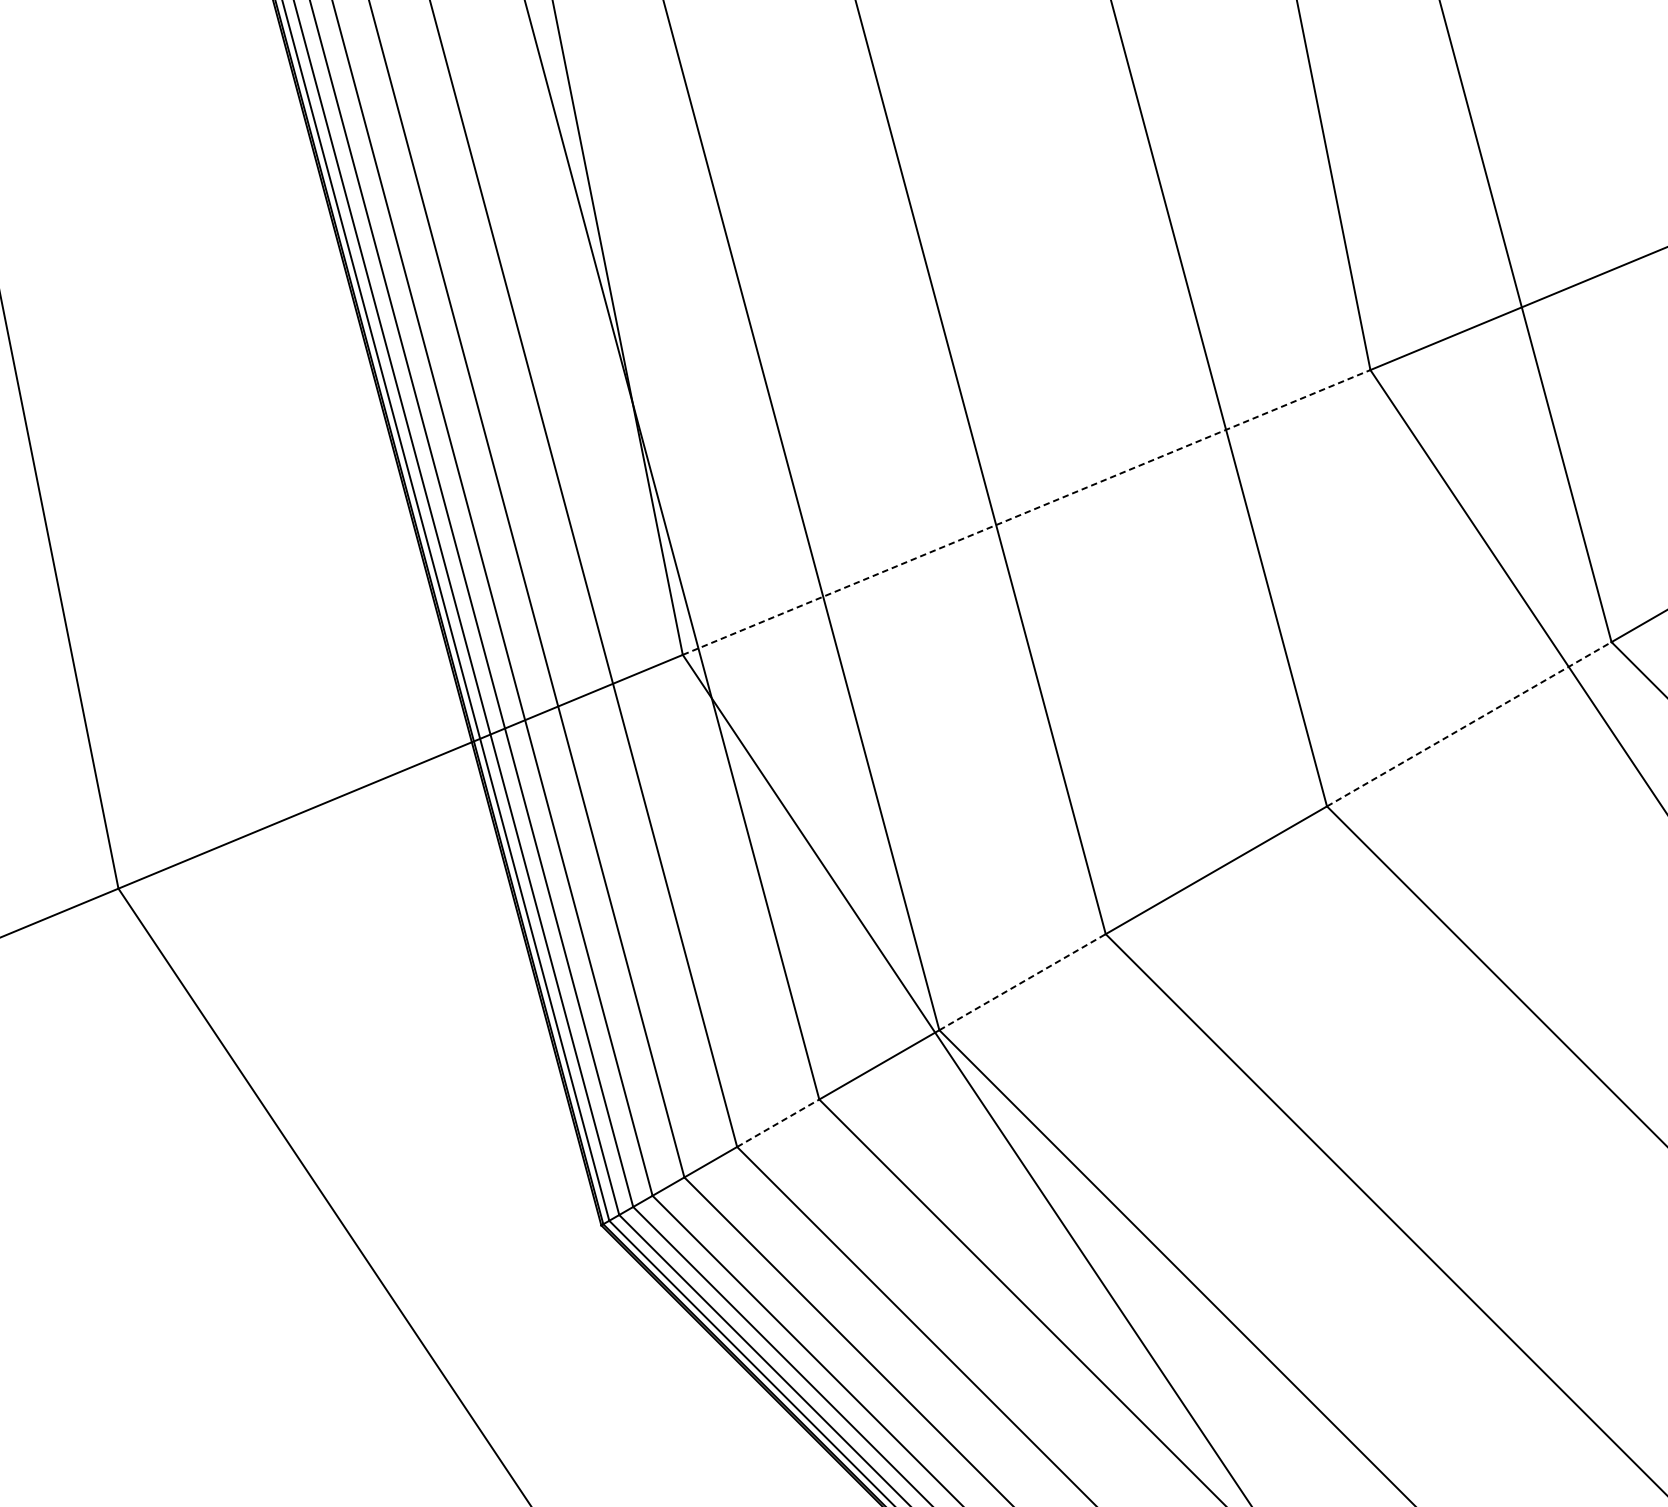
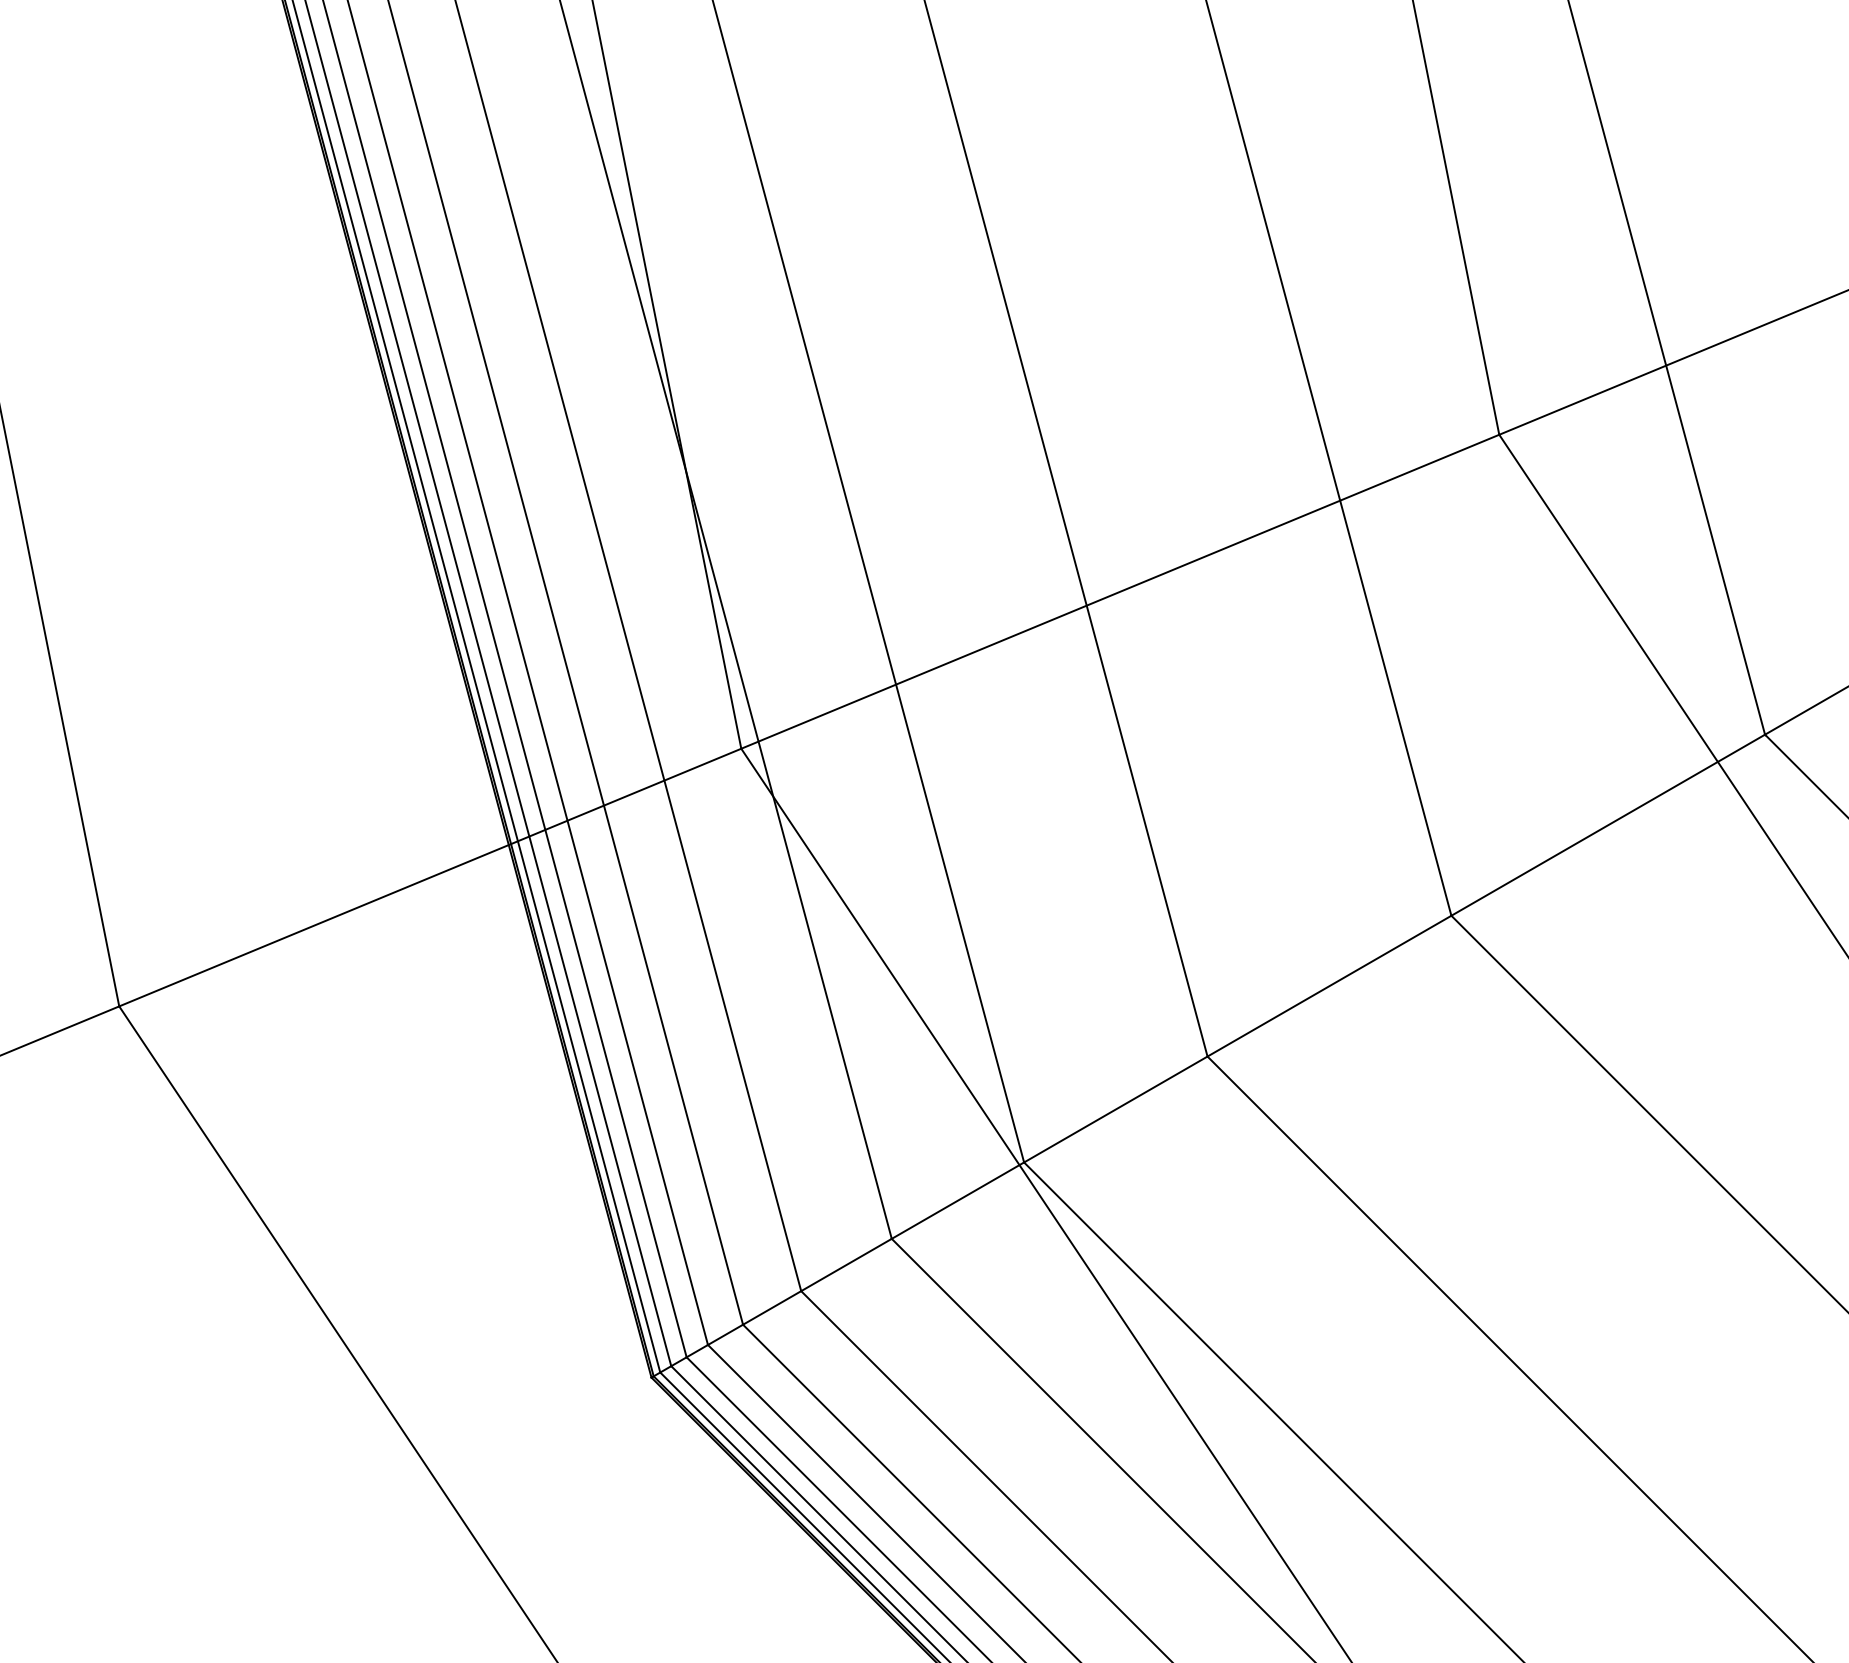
line: (1026, 512) -> (1120, 591), dashed -> solid
line: (1469, 723) -> (1608, 824), dashed -> solid
line: (1022, 982) -> (1115, 1109), dashed -> solid
line: (778, 1122) -> (846, 1264), dashed -> solid

